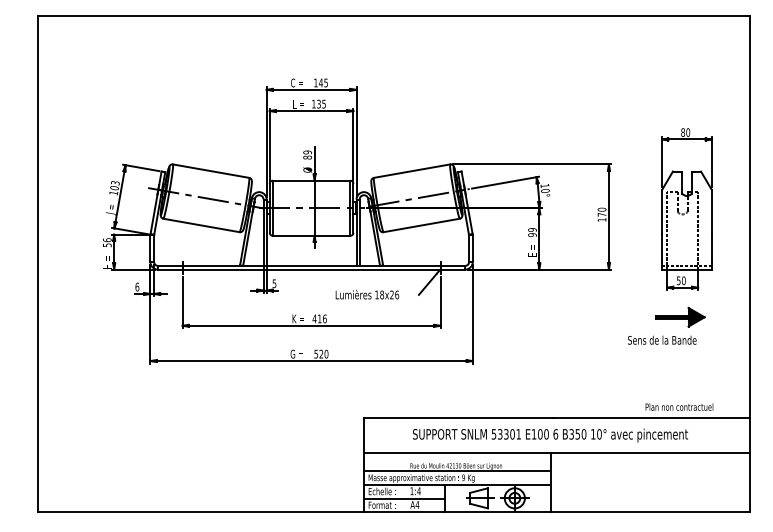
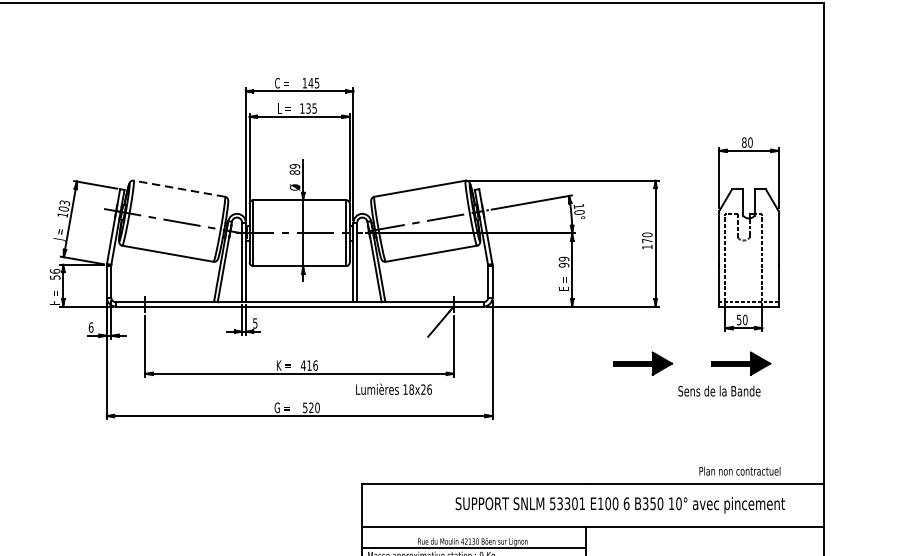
line: (211, 171) -> (179, 189), solid -> dashed
text: (367, 294) -> (394, 389), moved
part: (598, 317) -> (643, 363), added
text: (550, 435) -> (620, 505), moved

